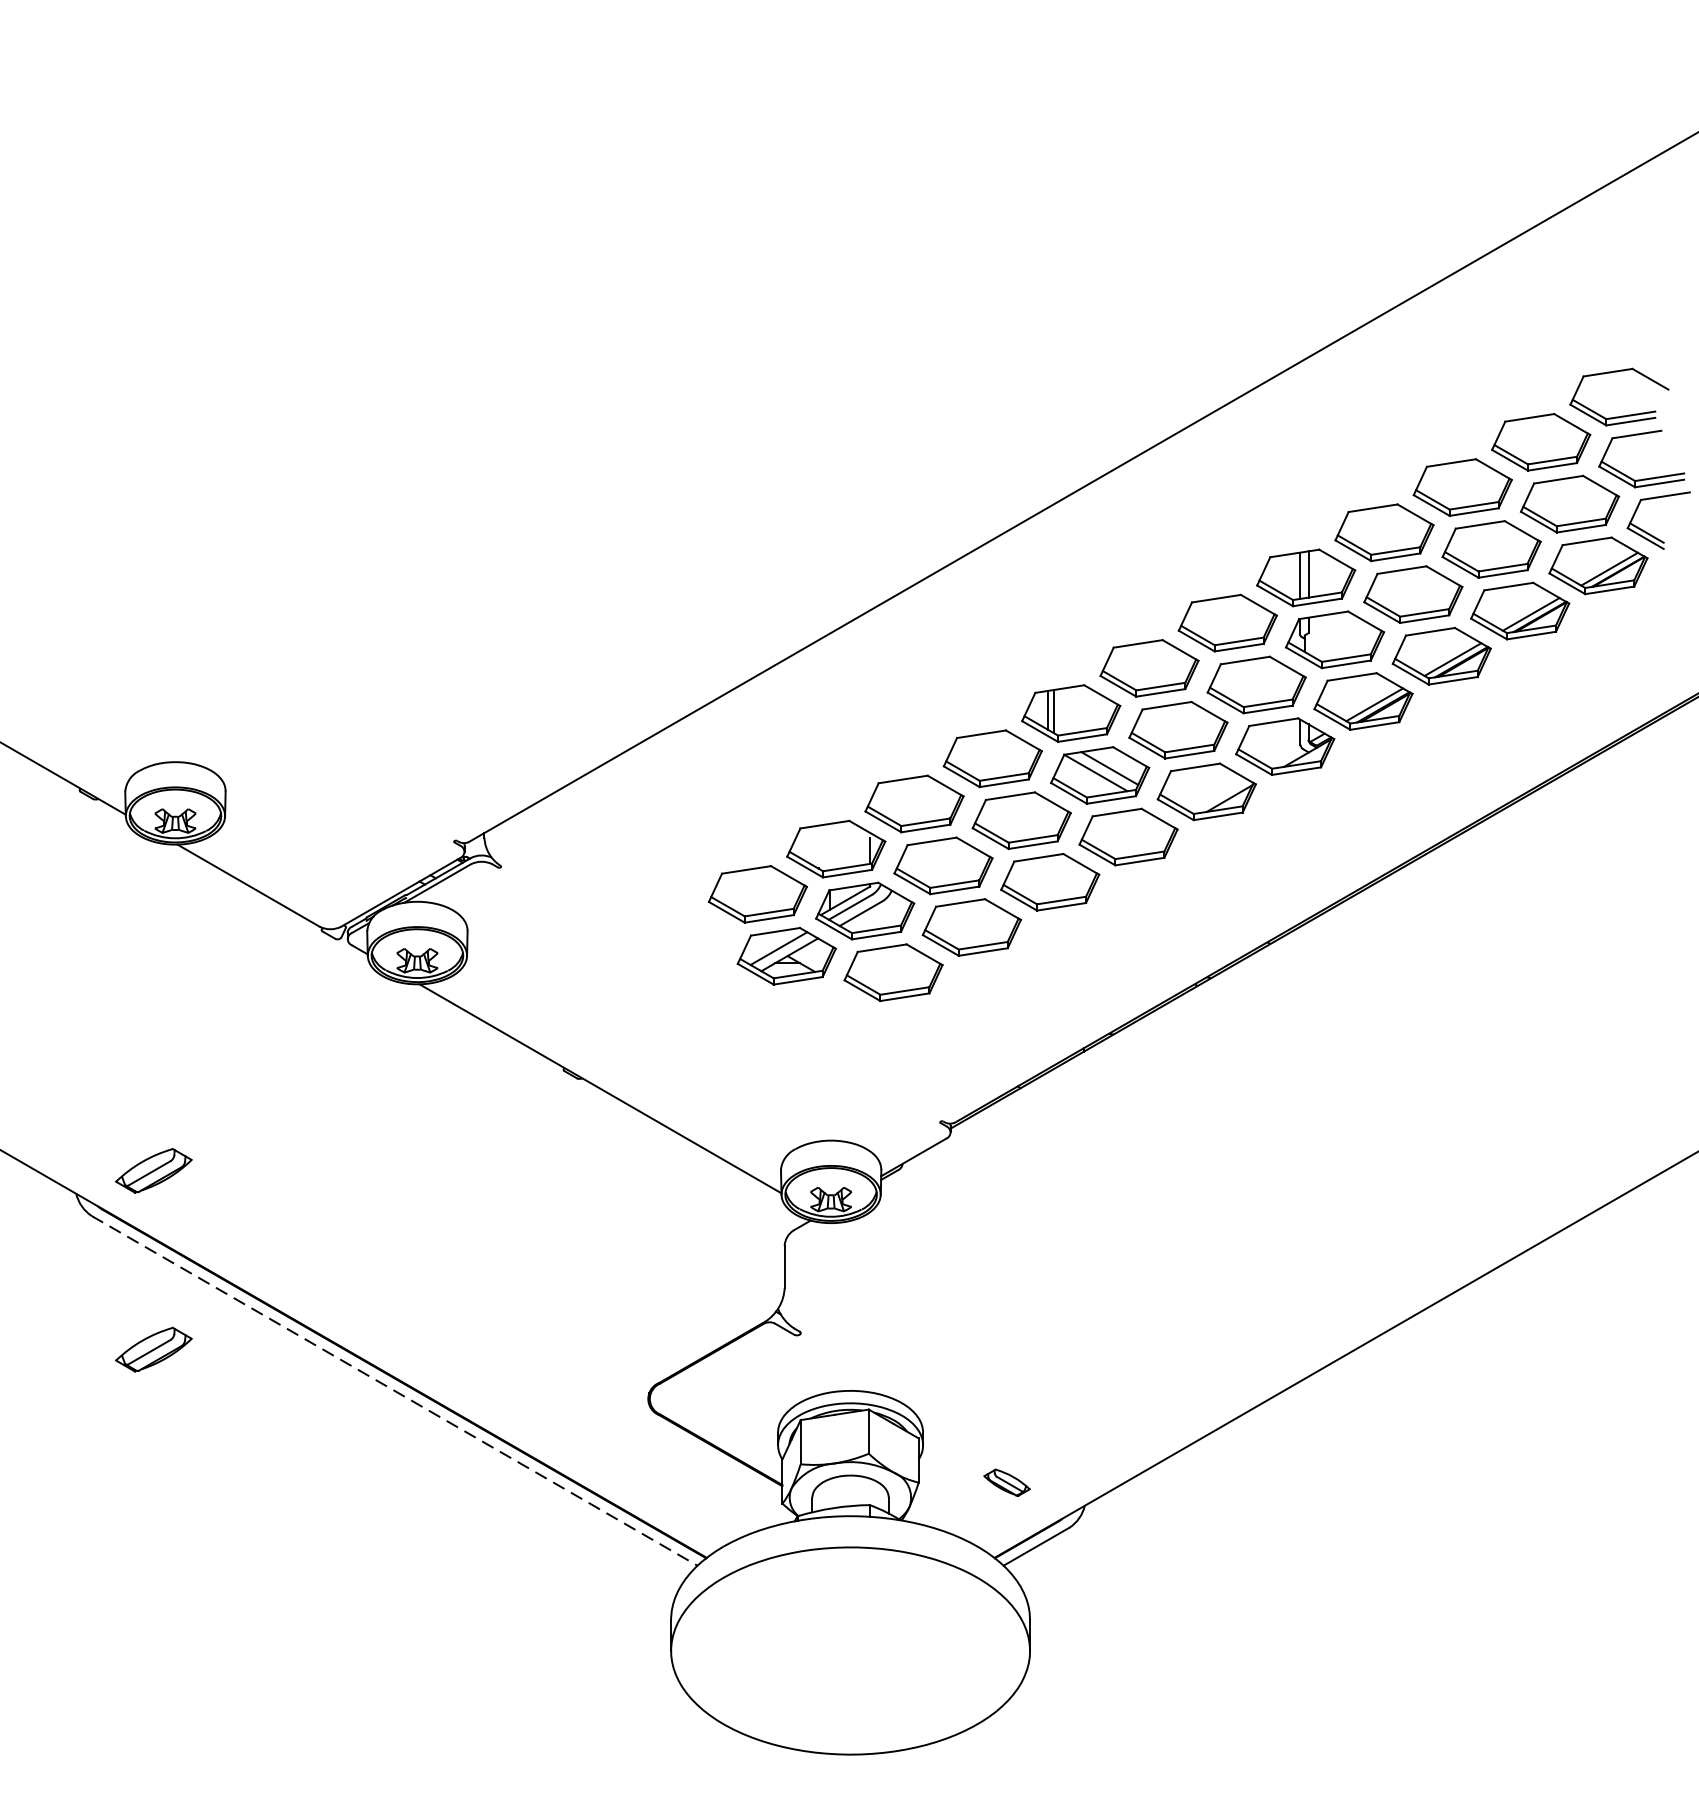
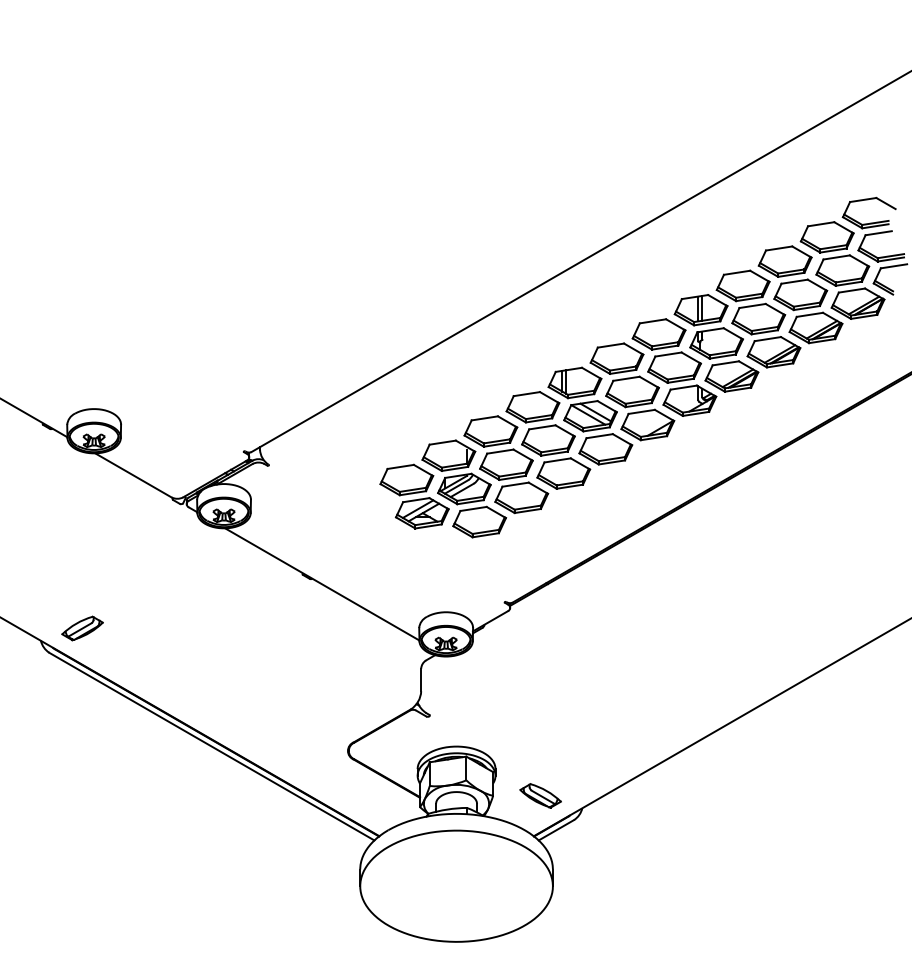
part: (153, 1349) -> (82, 724), removed
line: (394, 1390) -> (211, 746), dashed -> solid
part: (1006, 1481) -> (540, 795), size x1.67

